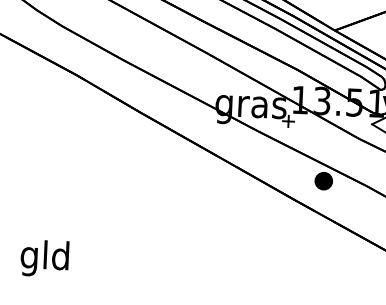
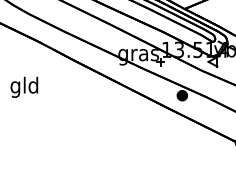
text: (45, 257) -> (24, 86), moved

